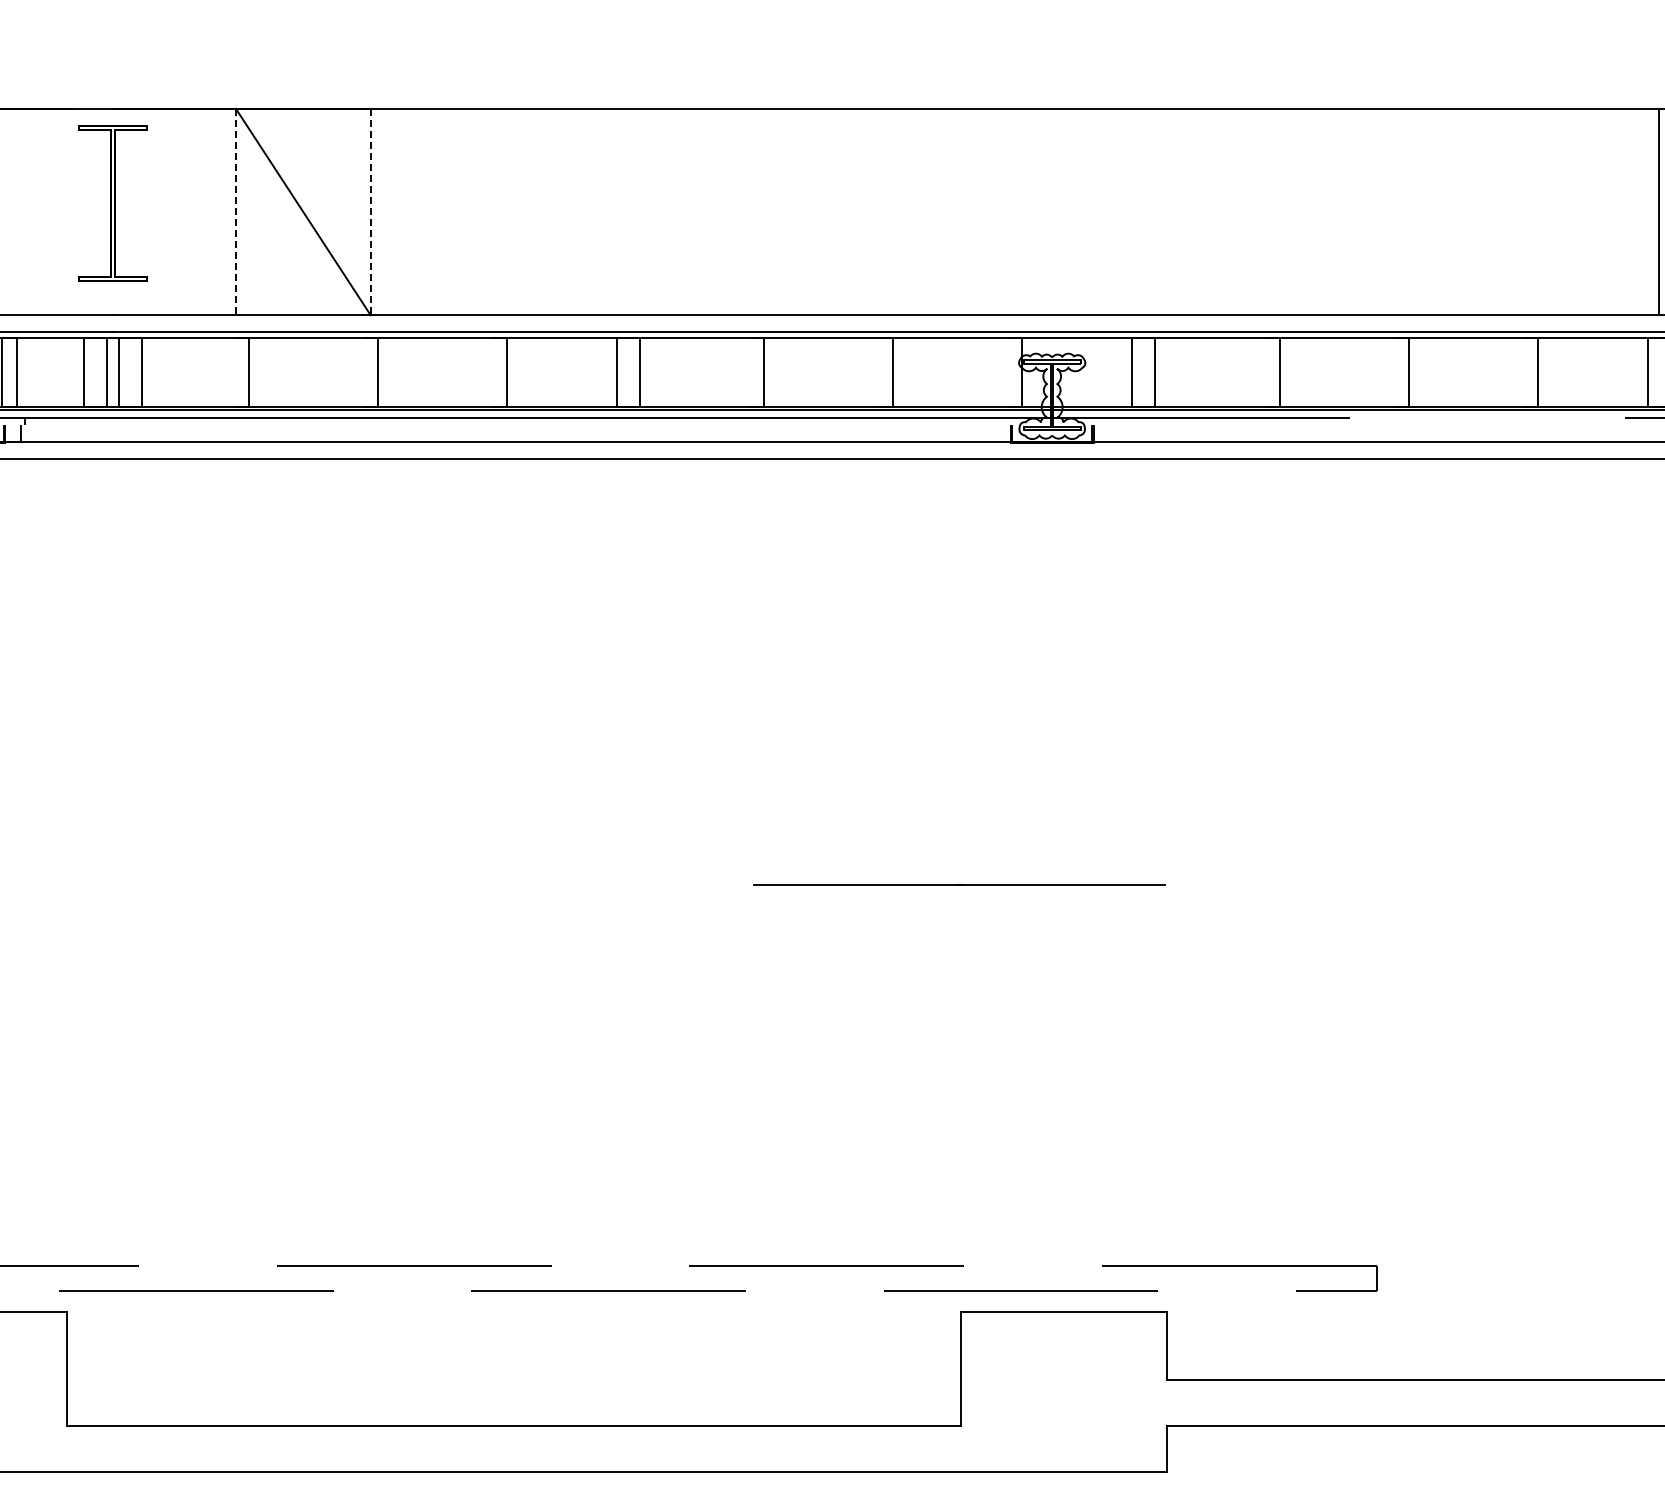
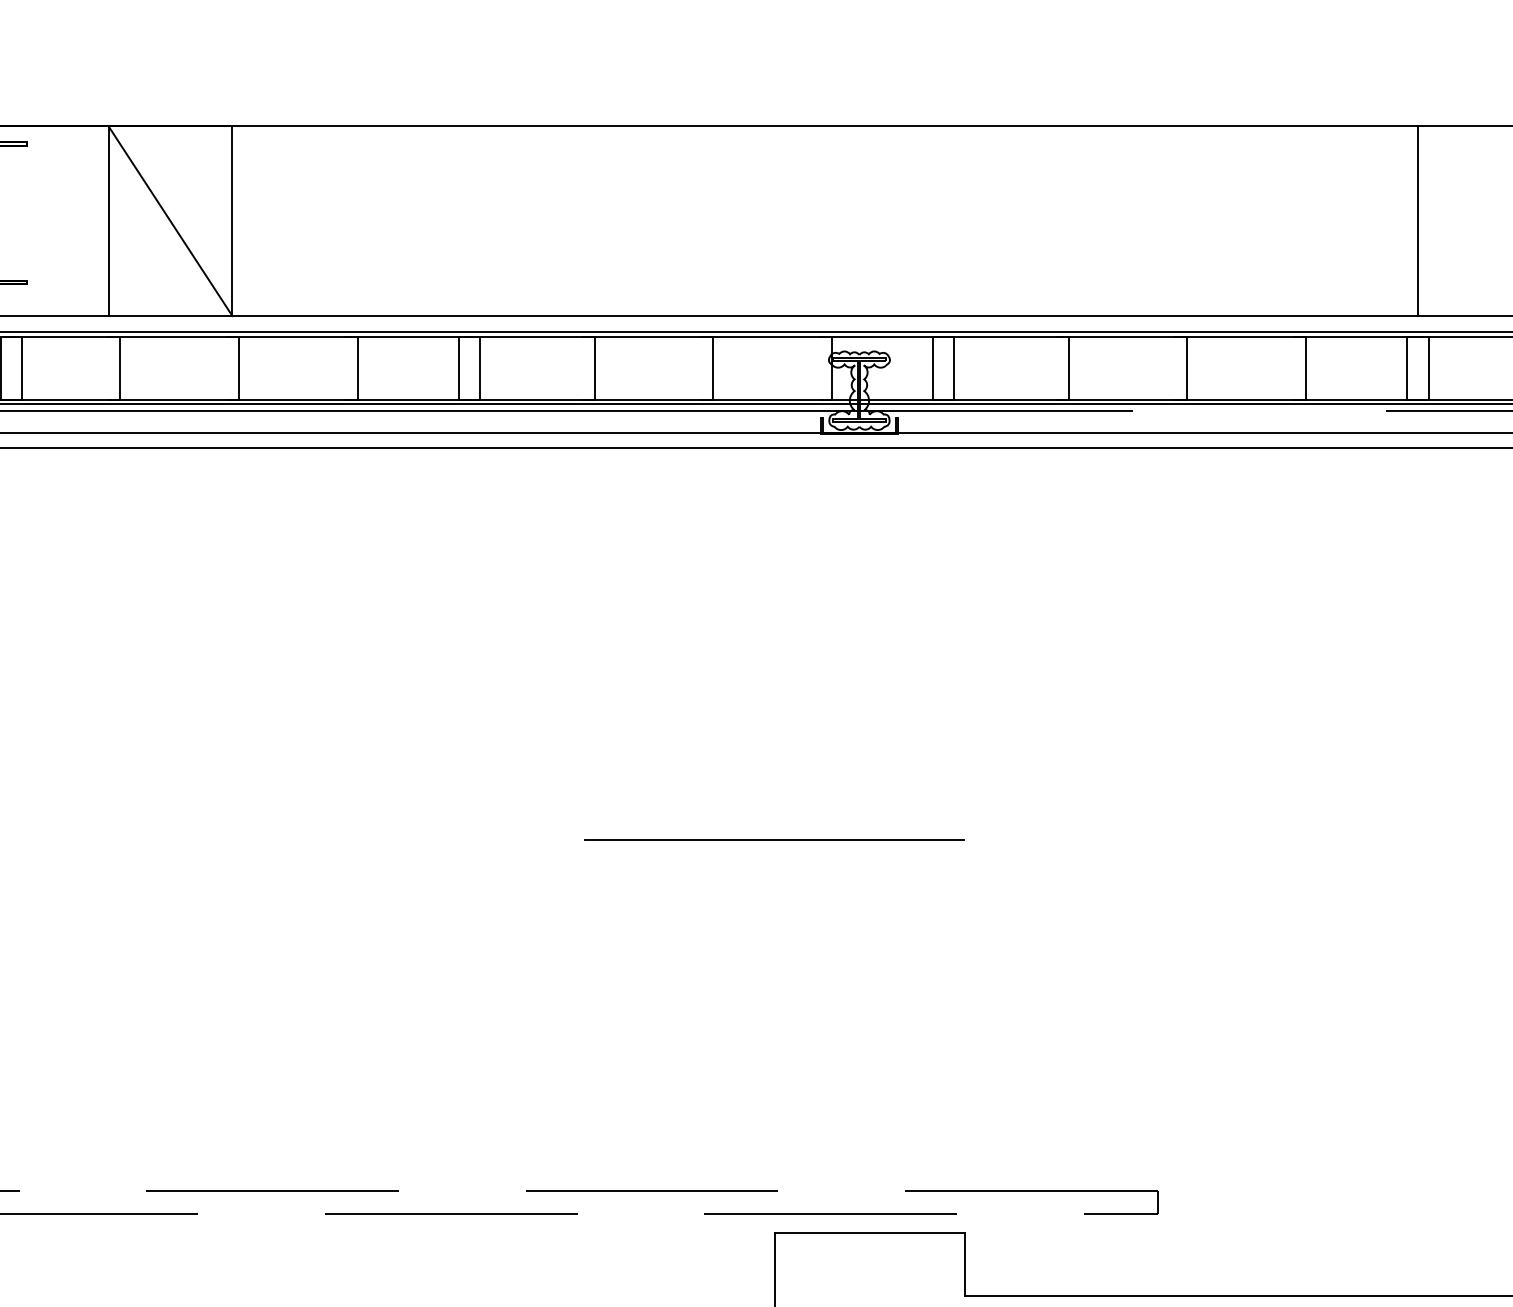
line: (236, 212) -> (109, 221), dashed -> solid
line: (370, 212) -> (232, 221), dashed -> solid

